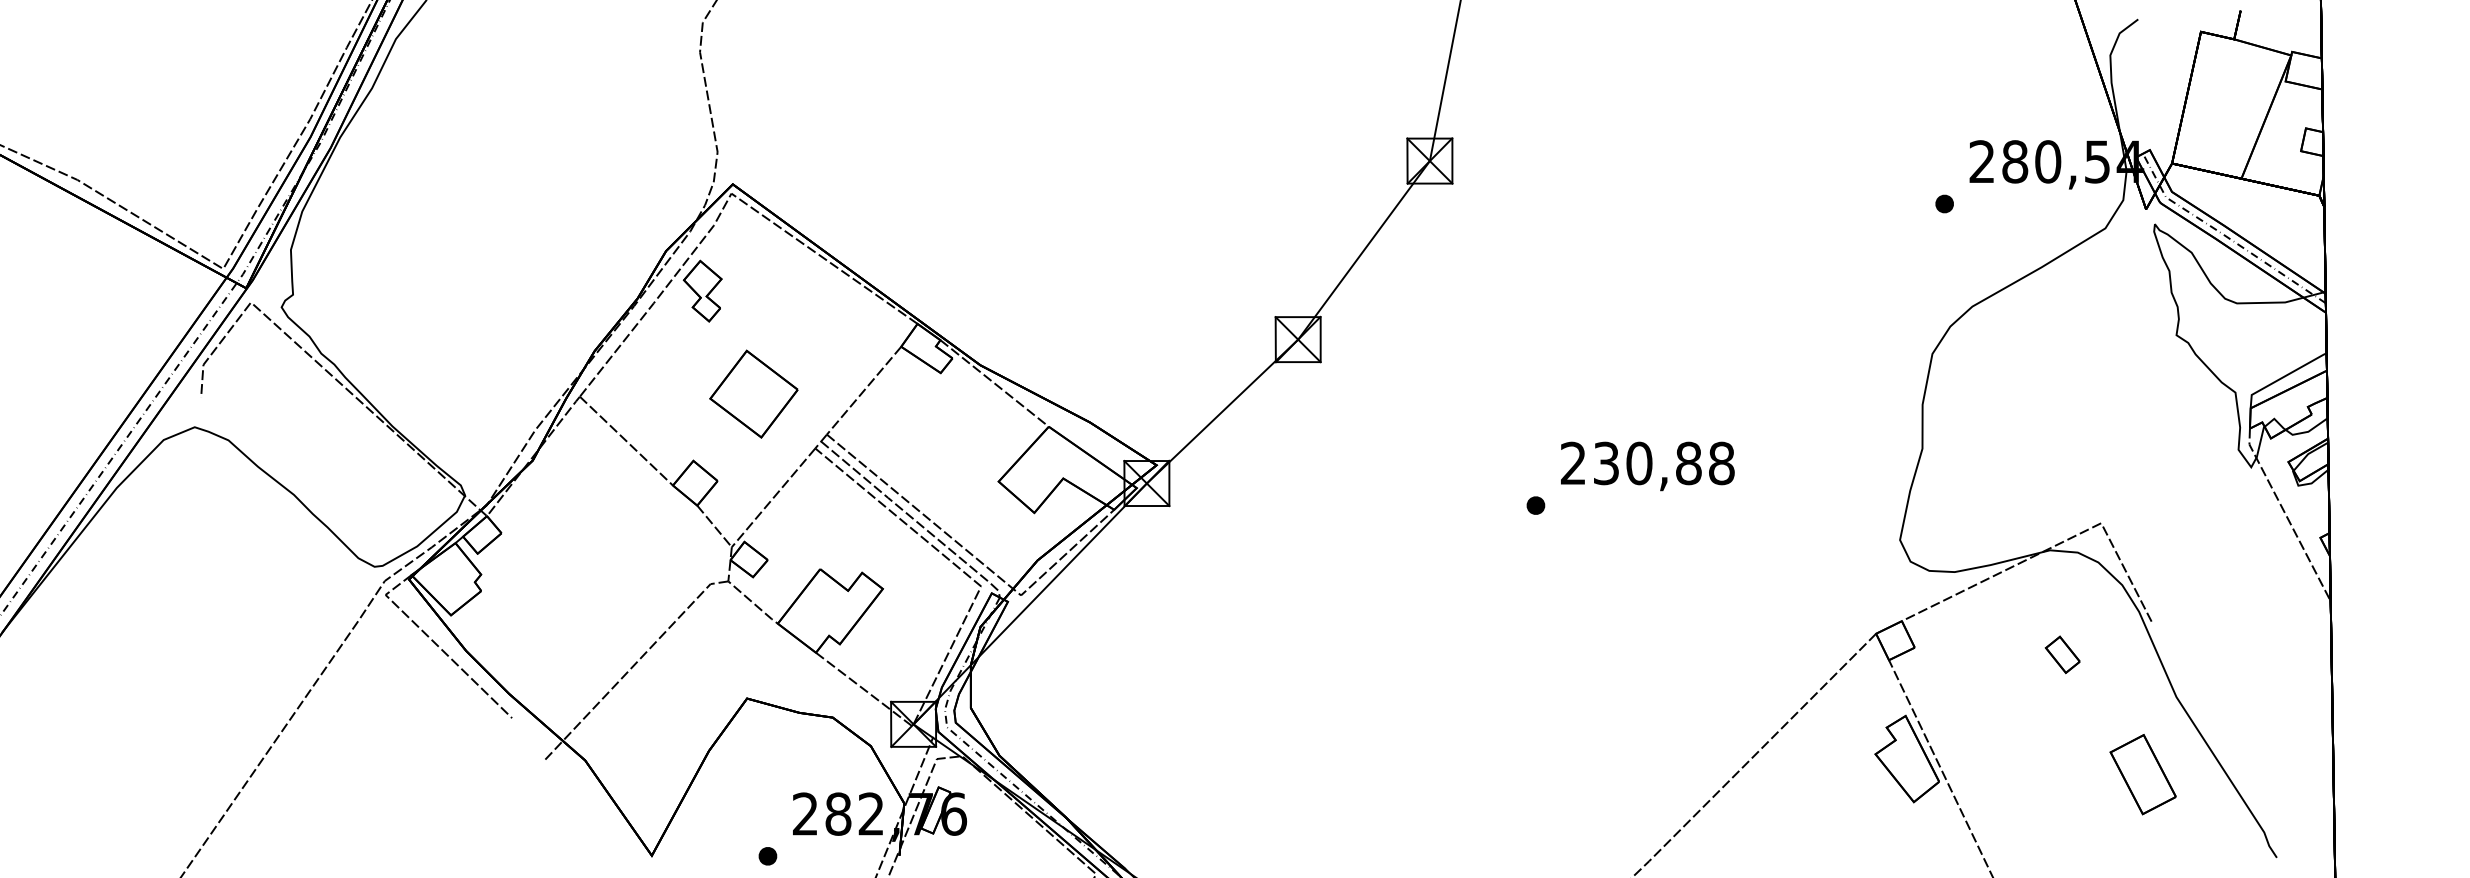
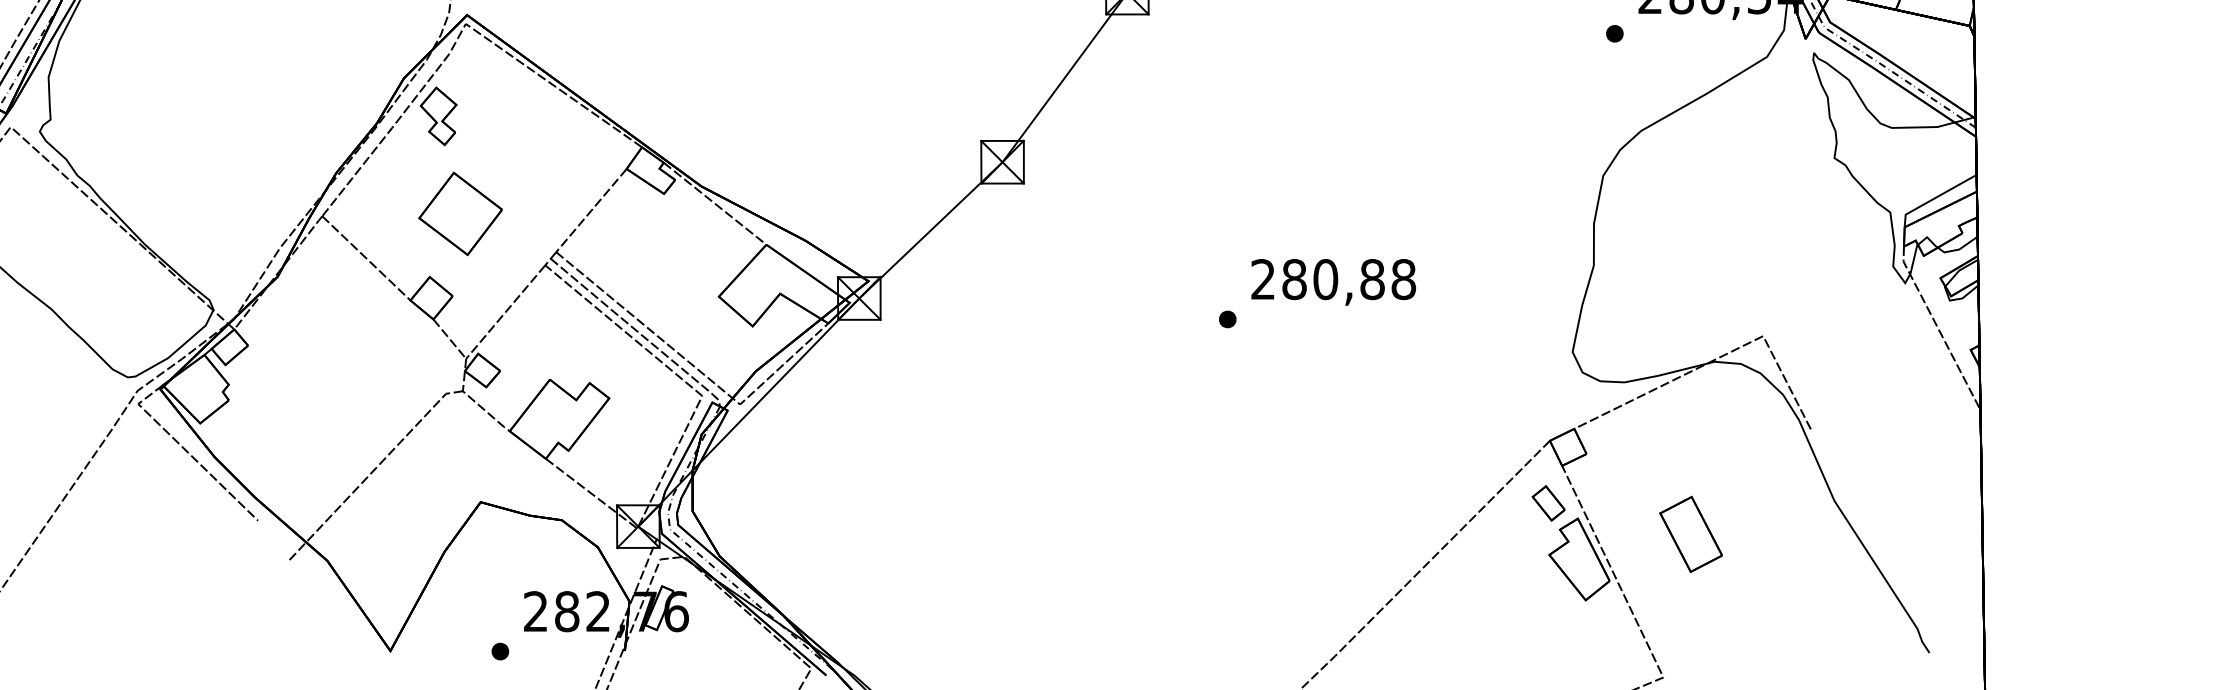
part: (753, 393) -> (460, 213), moved
text: (1606, 463) -> (1294, 279), 230,88 -> 280,88
part: (2062, 654) -> (1548, 503), moved
part: (2142, 774) -> (1690, 534), moved

